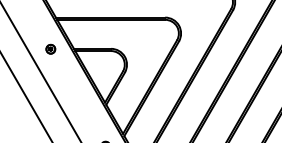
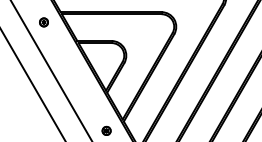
part: (50, 49) -> (43, 22), moved

